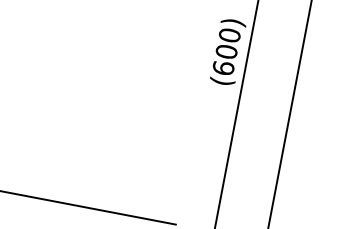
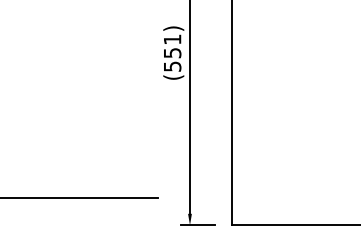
text: (226, 51) -> (172, 52), (600) -> (551)

